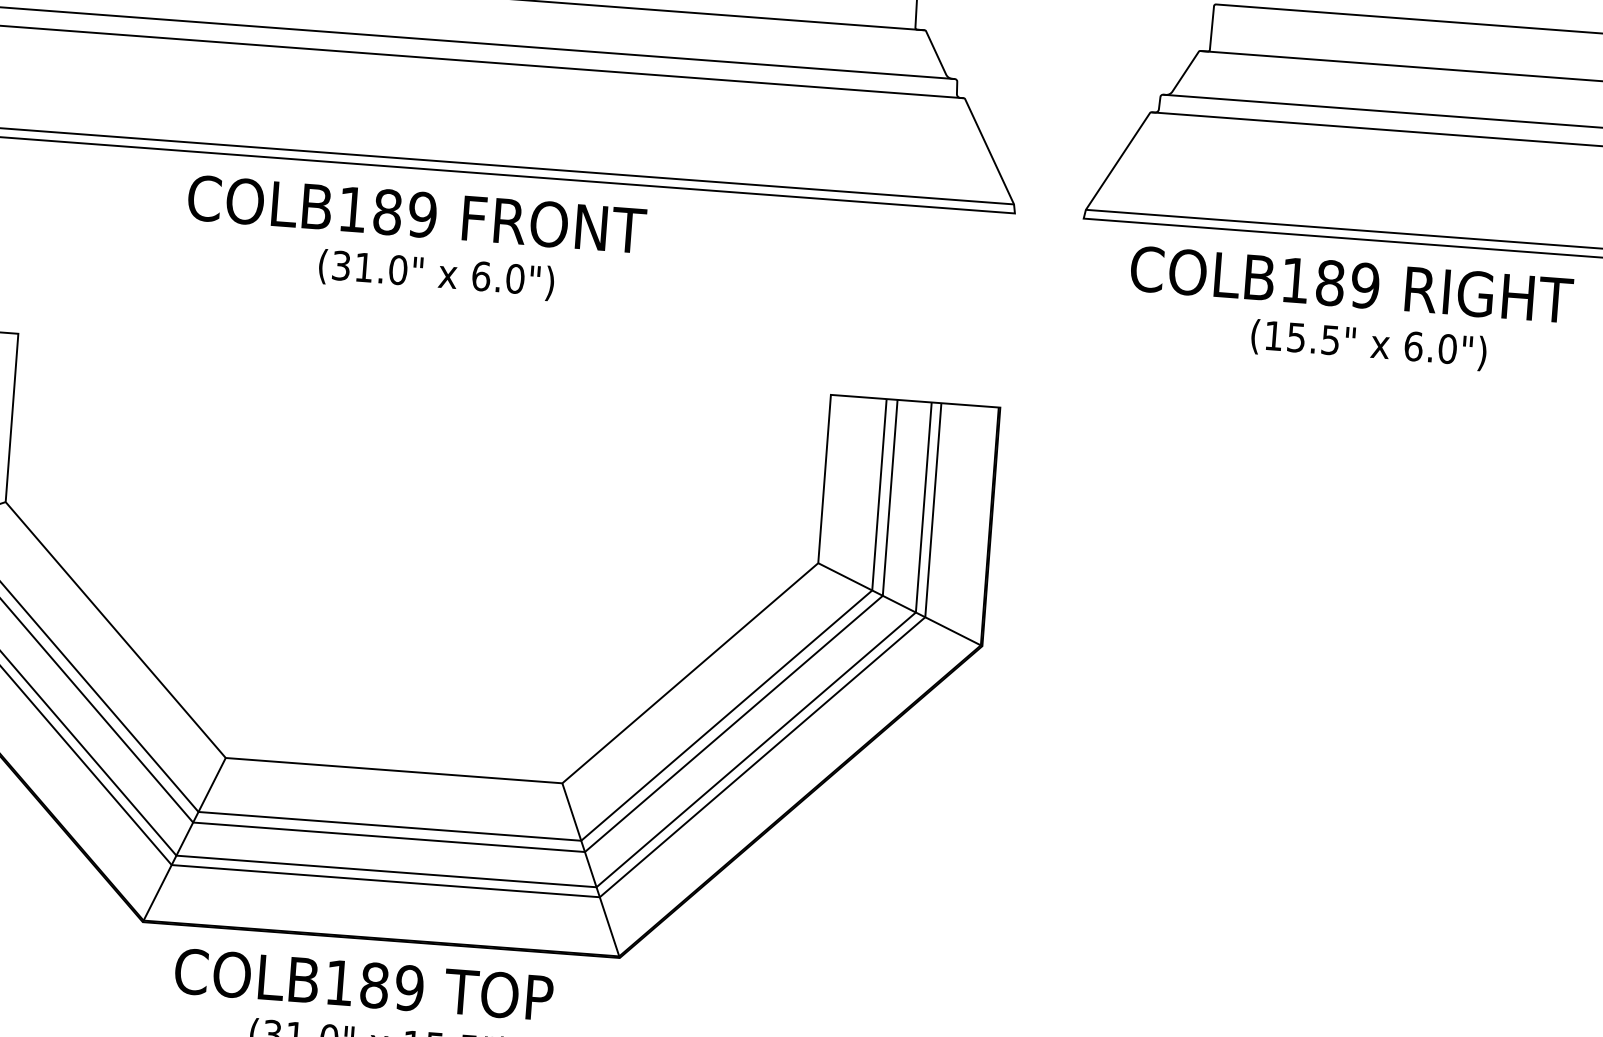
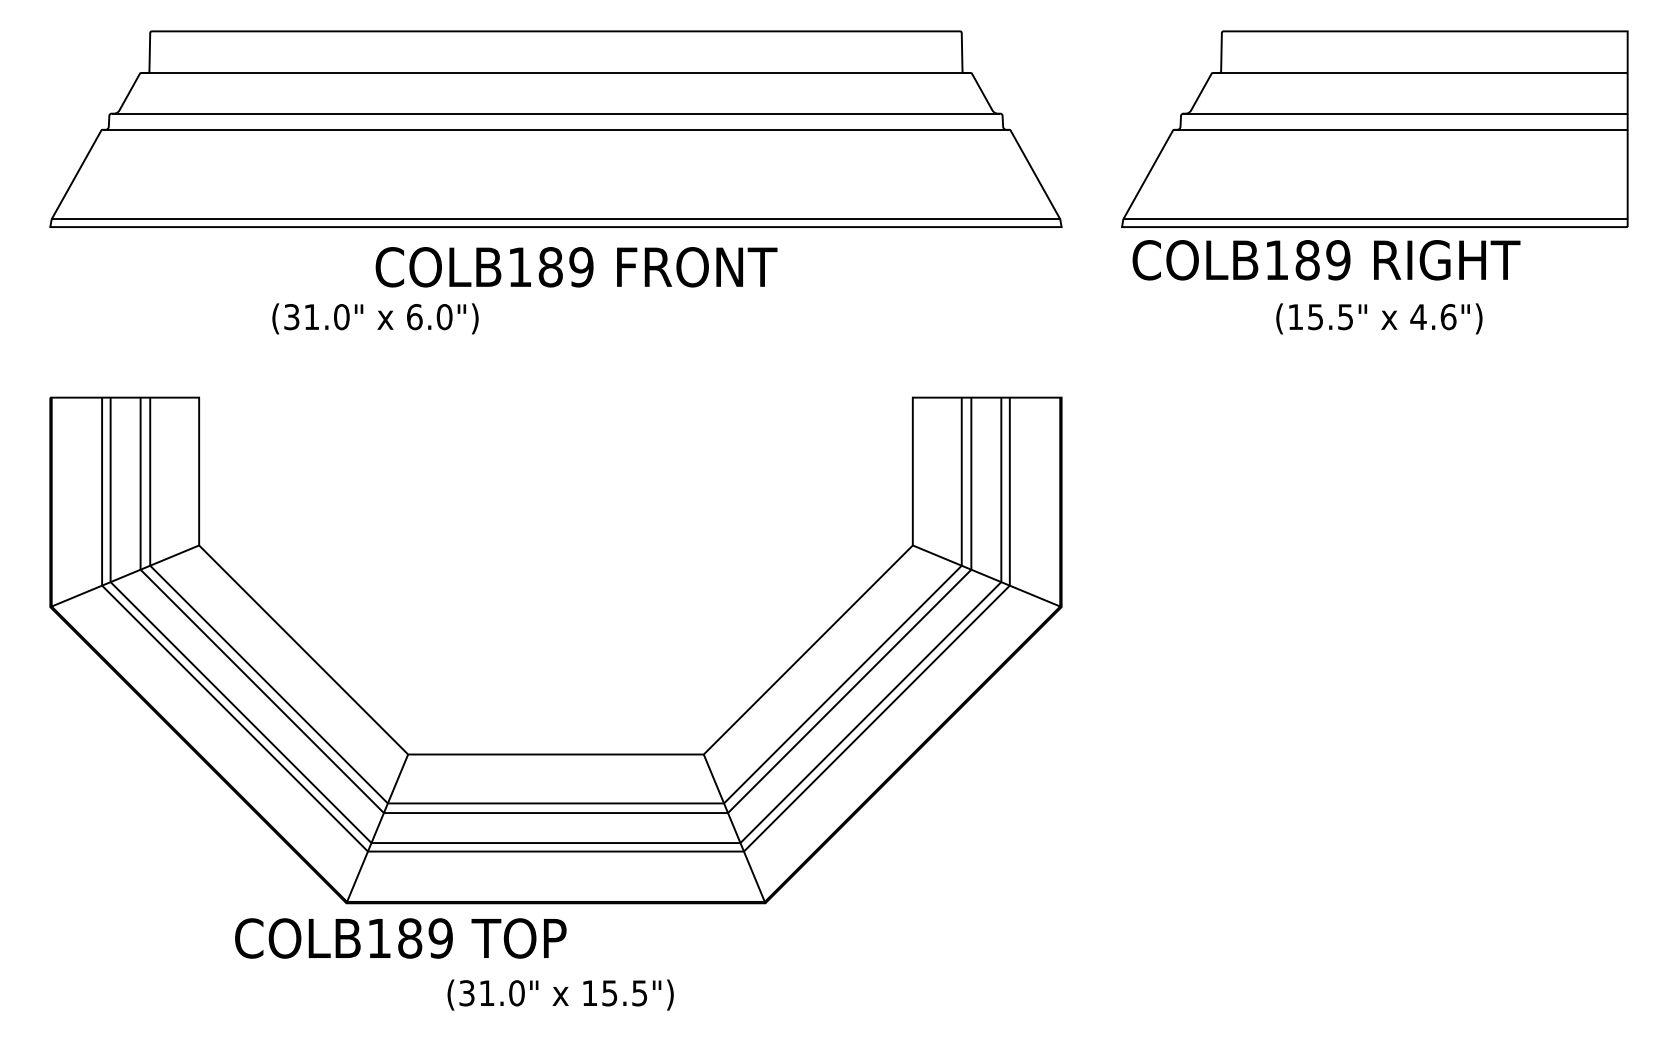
text: (417, 214) -> (576, 267), moved
text: (436, 274) -> (375, 318), moved
text: (1351, 285) -> (1326, 260), moved
text: (1430, 348) -> (1433, 317), 6.0") -> 4.6")
text: (363, 984) -> (400, 938), moved

